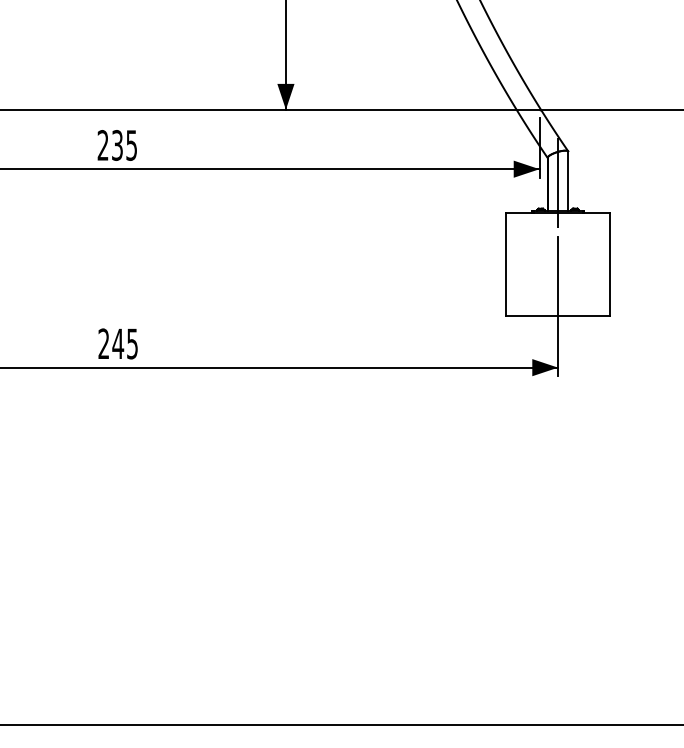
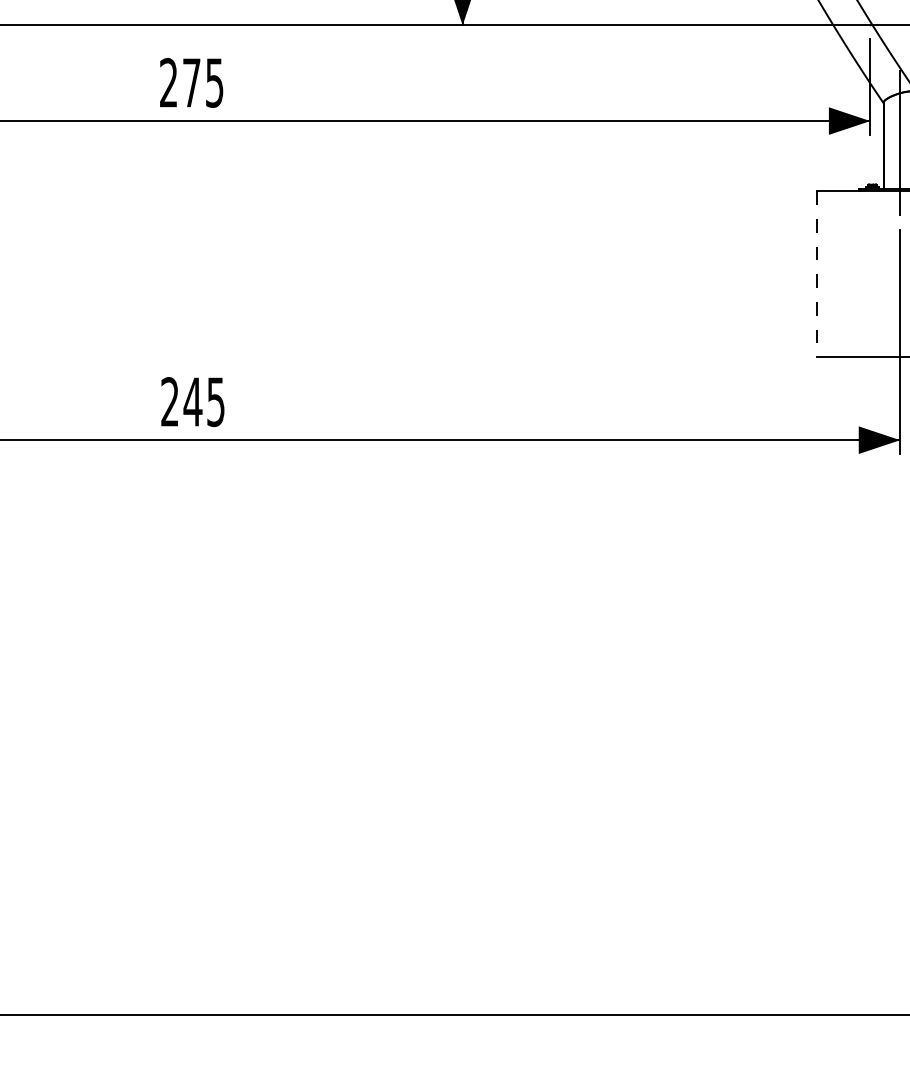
text: (117, 145) -> (191, 82), 235 -> 275
line: (506, 264) -> (817, 274), solid -> dashed

